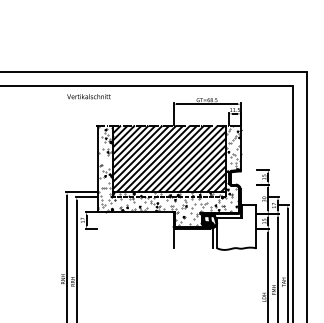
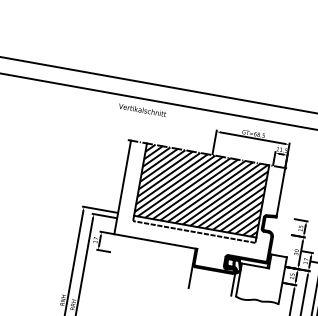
text: (88, 96) -> (142, 109), moved
hatch: (169, 175) -> (198, 208), removed

